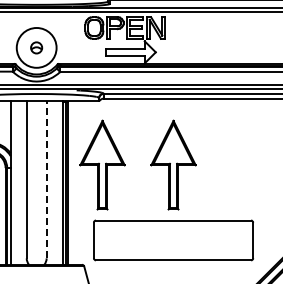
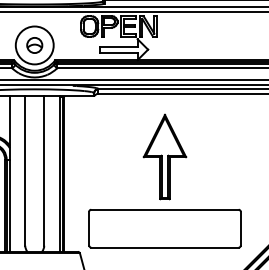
part: (36, 47) -> (34, 45), size x1.43
part: (102, 164) -> (97, 156), removed
line: (46, 179) -> (44, 170), dashed -> solid

